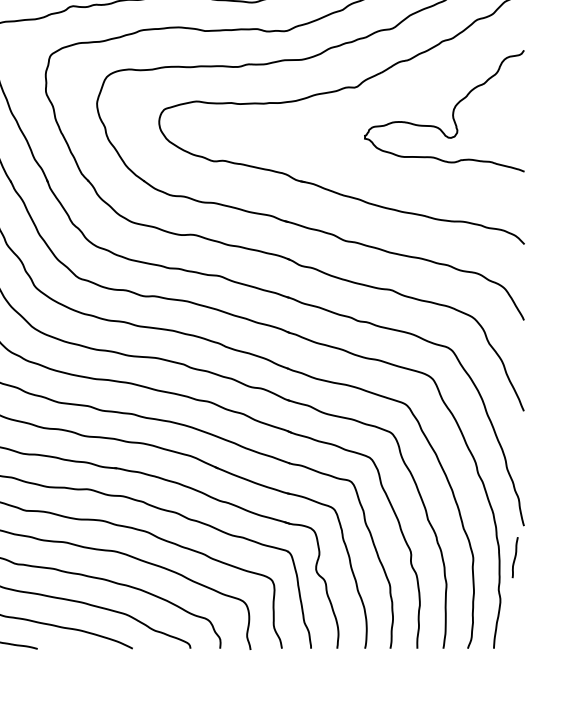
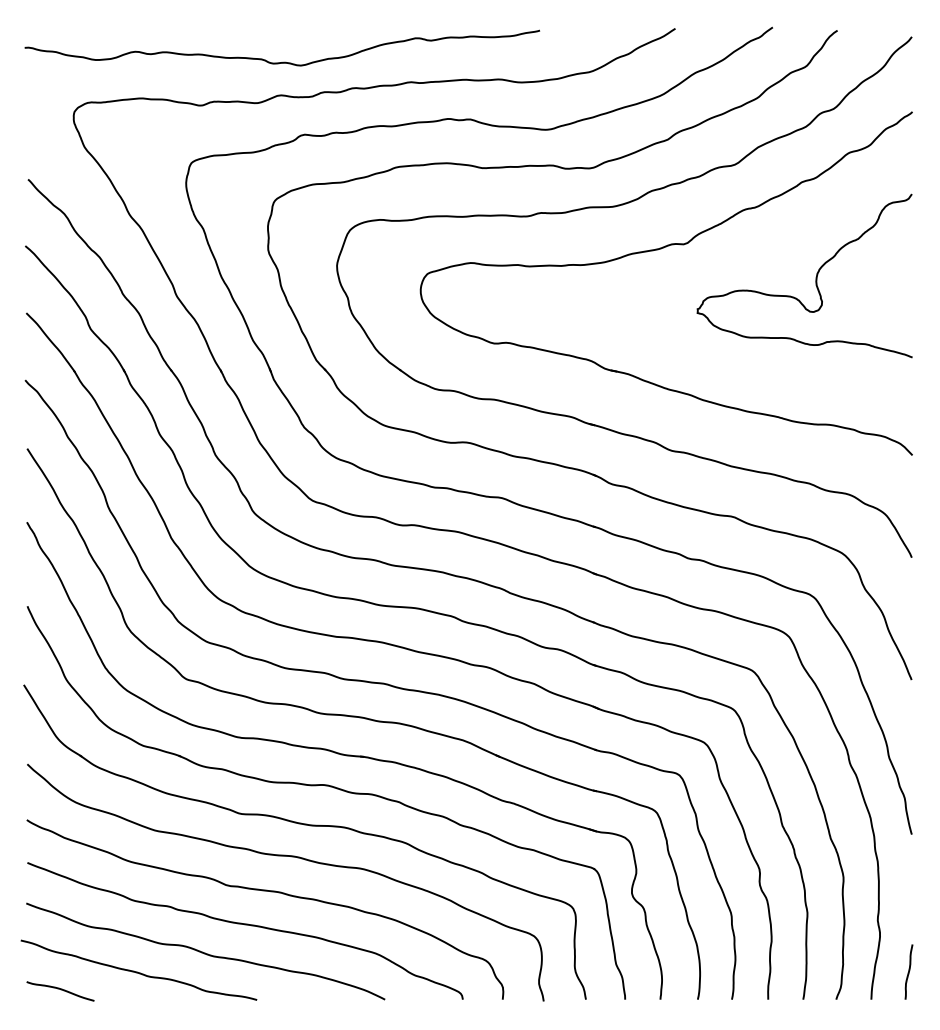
curve: (514, 557) -> (908, 971), moved

